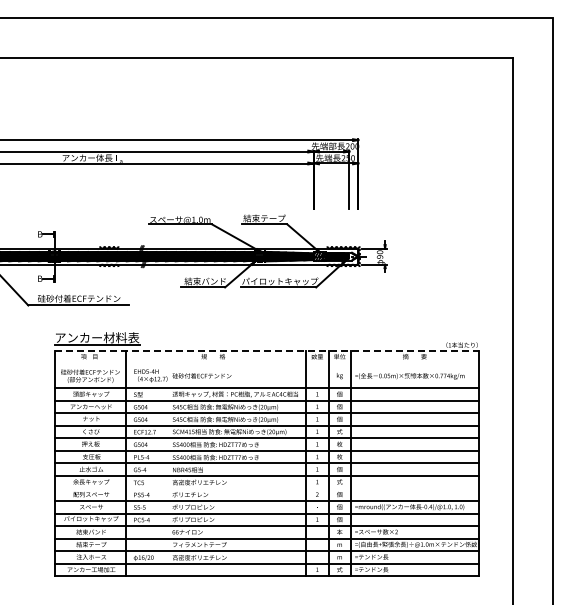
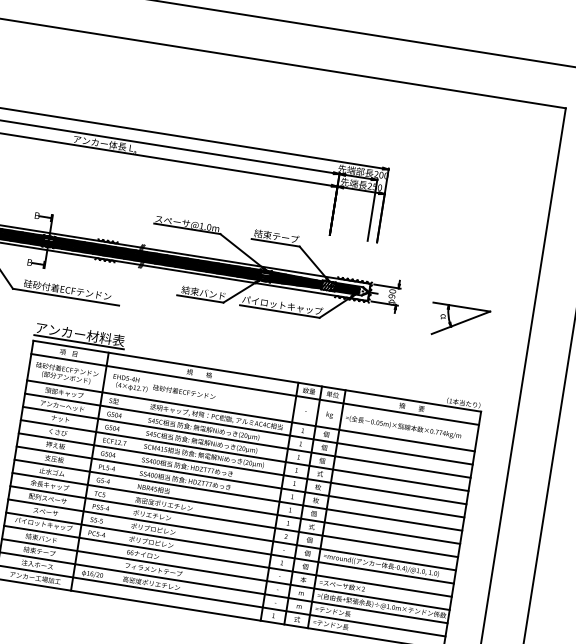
part: (446, 270) -> (459, 321), added
line: (267, 350) -> (257, 376), dashed -> solid
line: (266, 363) -> (254, 389), added
line: (266, 488) -> (233, 521), added

